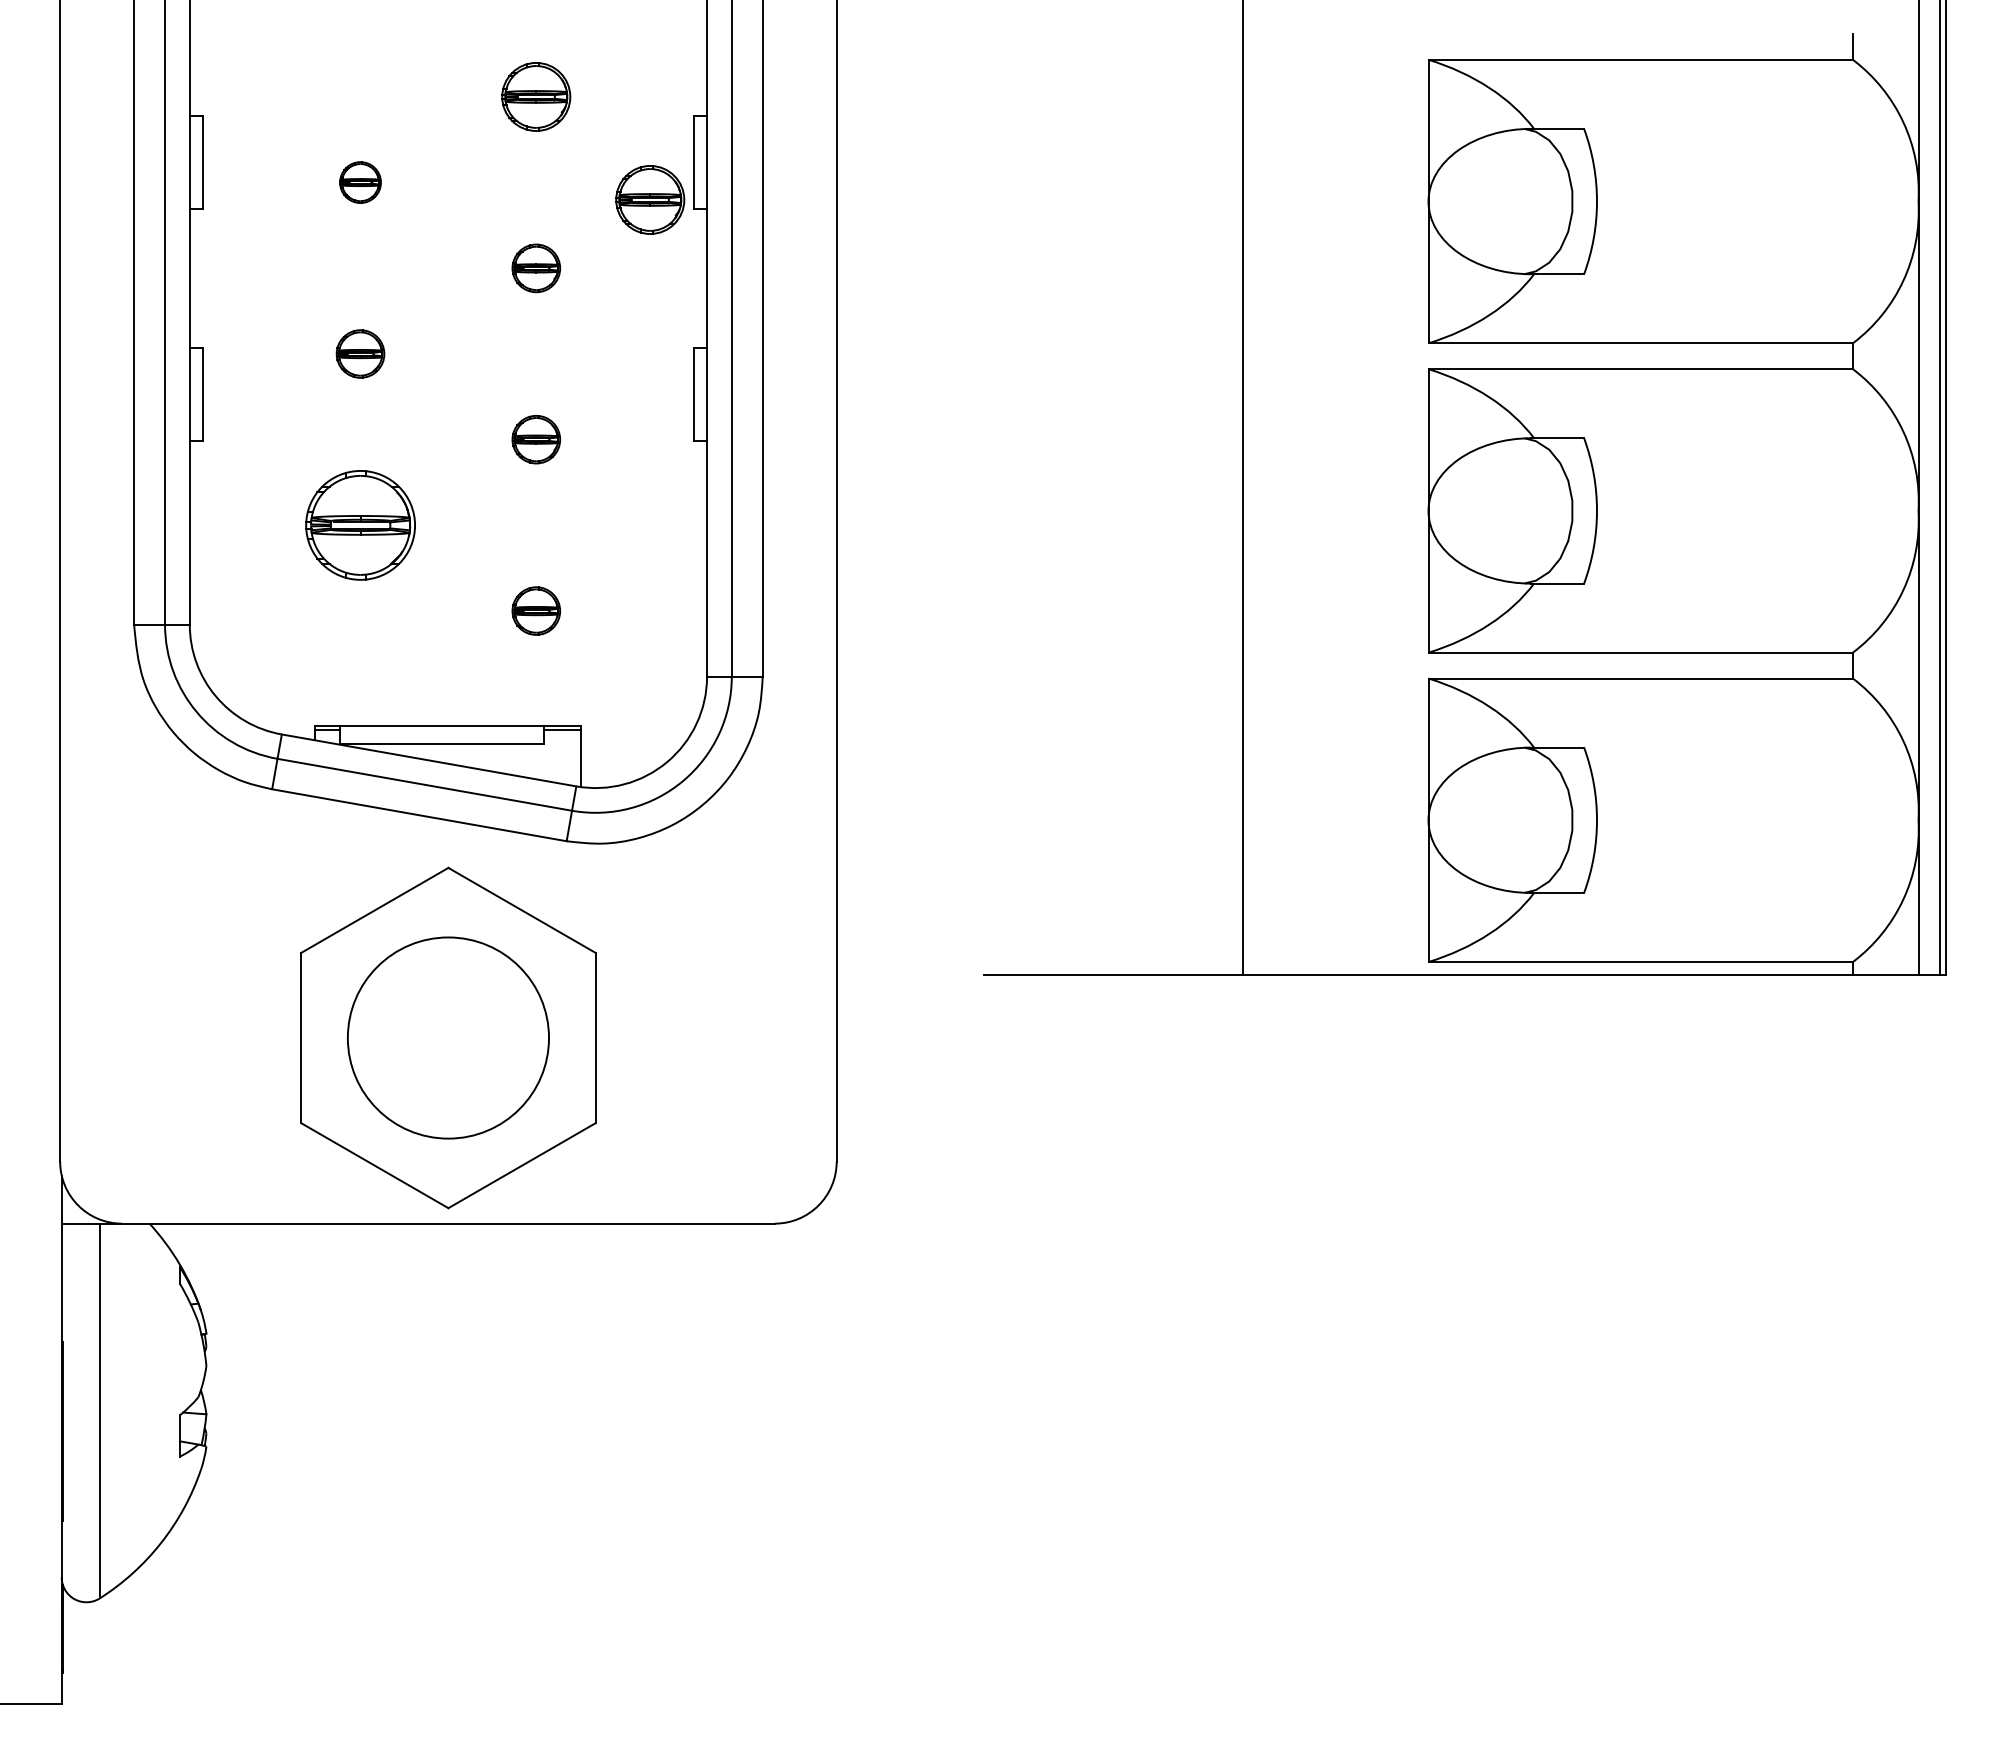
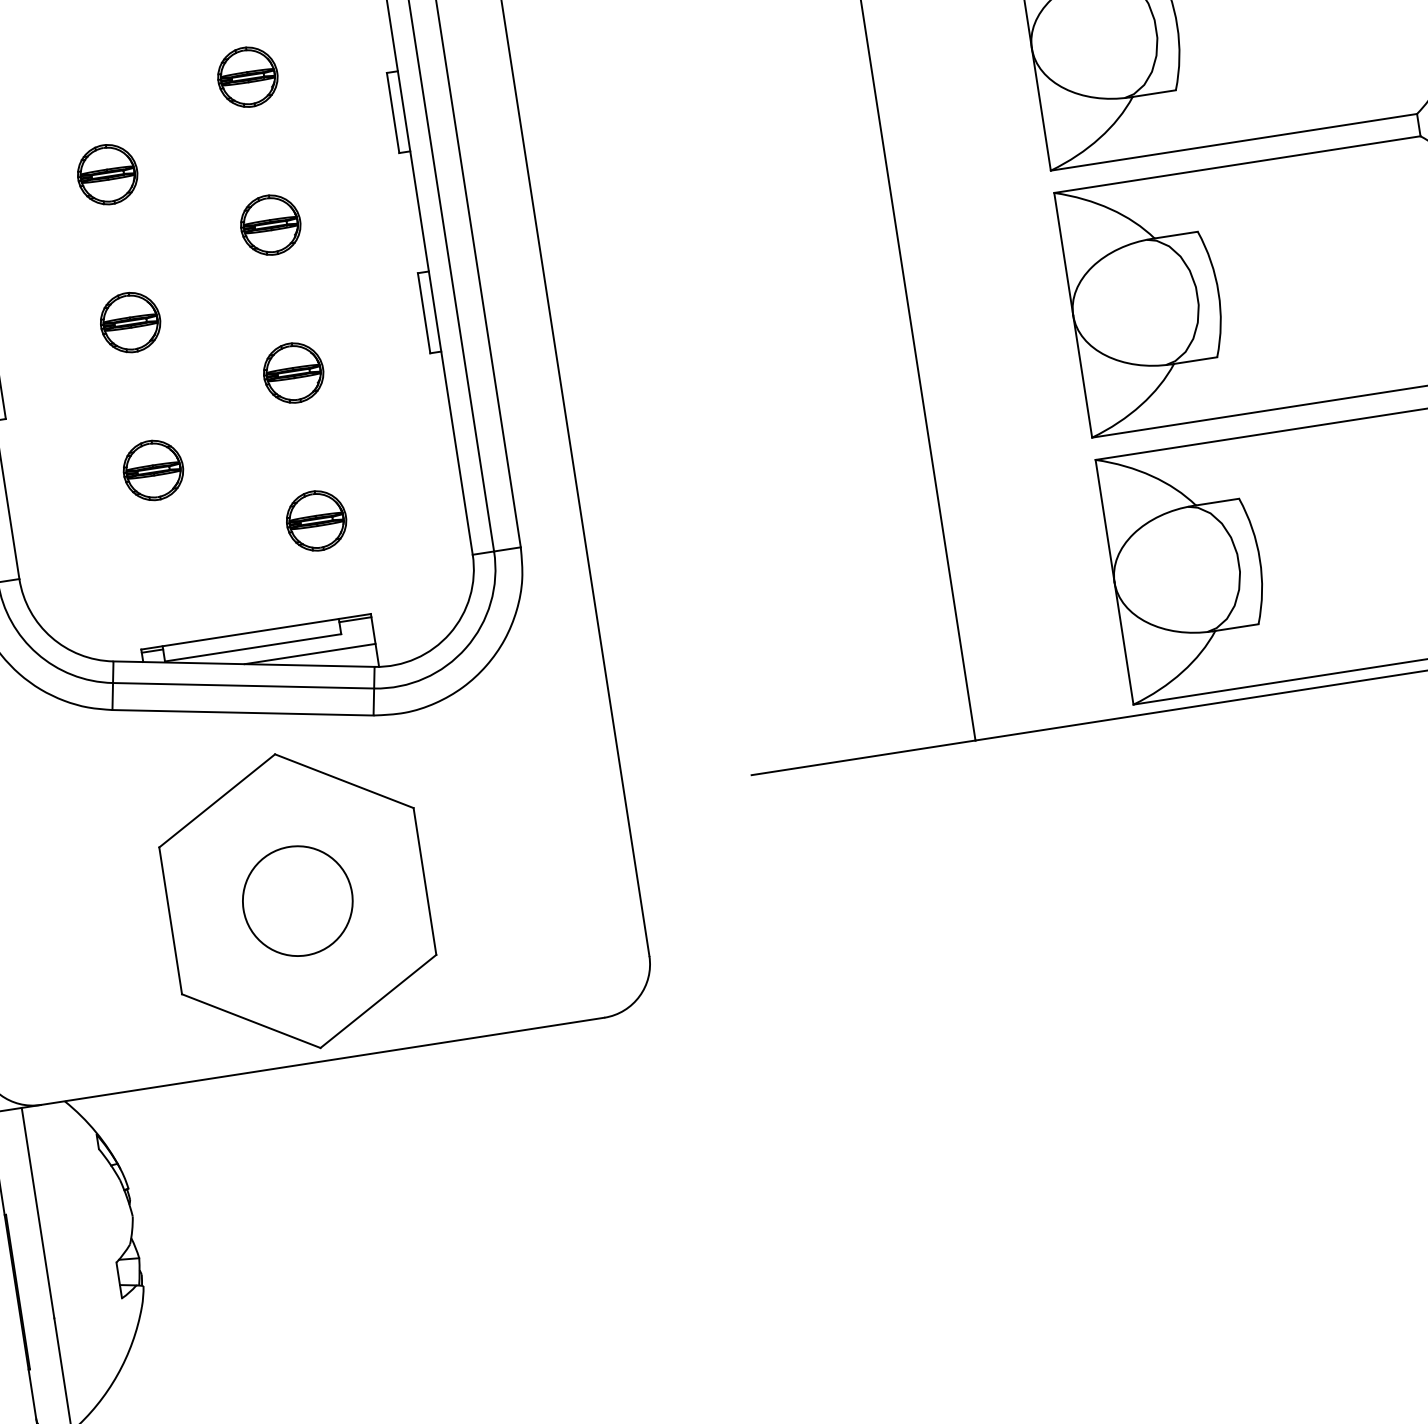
part: (360, 182) -> (107, 174), size x1.67
part: (650, 199) -> (360, 150), removed
part: (536, 268) -> (271, 225), size x1.43
part: (360, 353) -> (130, 322), size x1.43
part: (536, 439) -> (293, 372), size x1.43
part: (360, 525) -> (153, 470), size x0.62
part: (536, 610) -> (316, 520), size x1.43
line: (505, 760) -> (309, 654), added
circle: (448, 1037) -> (297, 900), size x0.62

